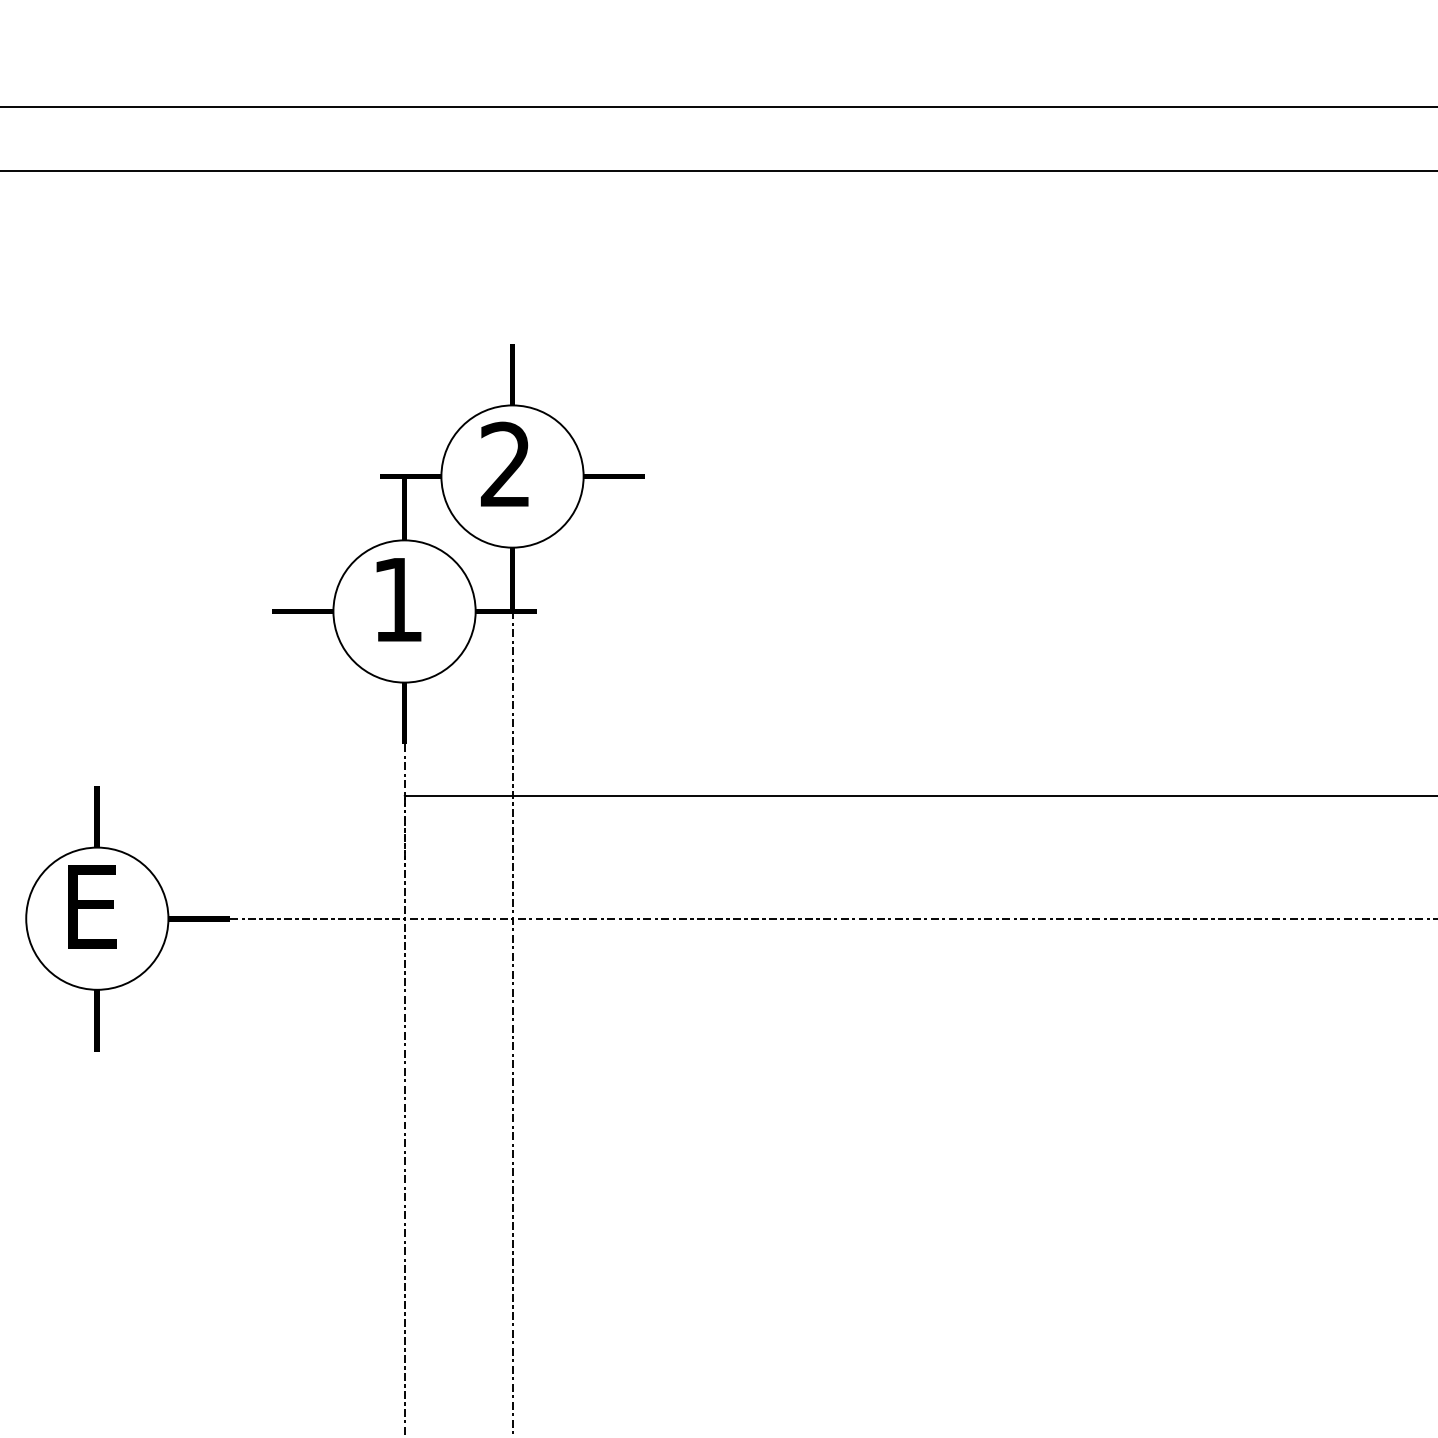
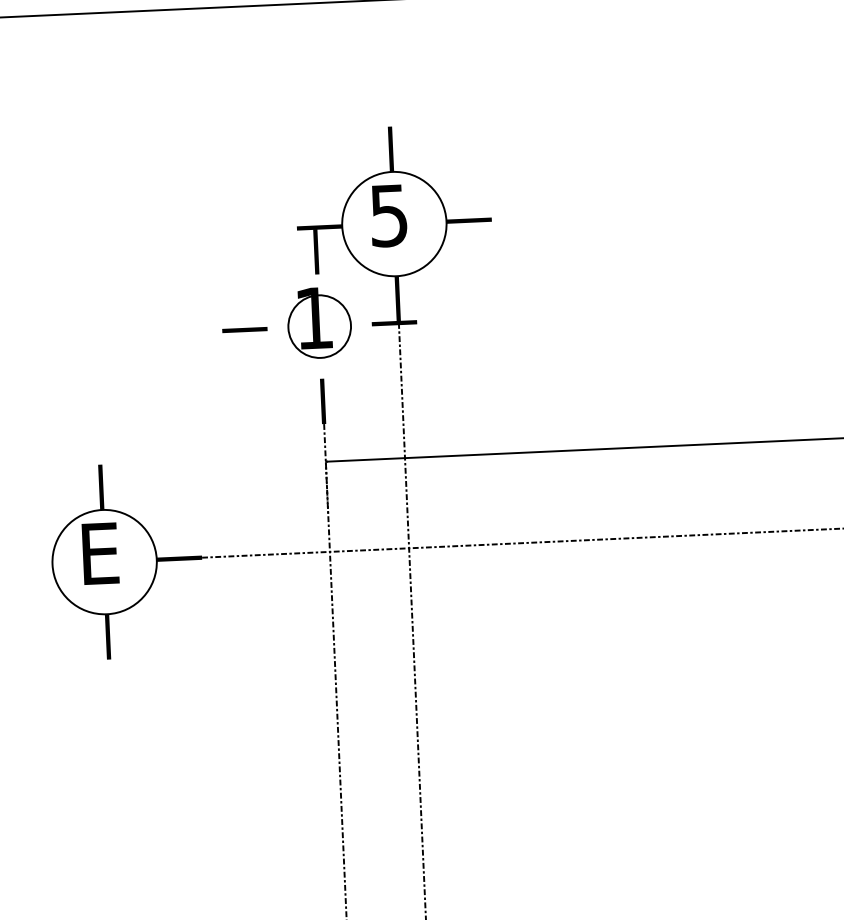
text: (504, 464) -> (388, 215), 2 -> 5
circle: (404, 611) -> (319, 326), size x0.6

